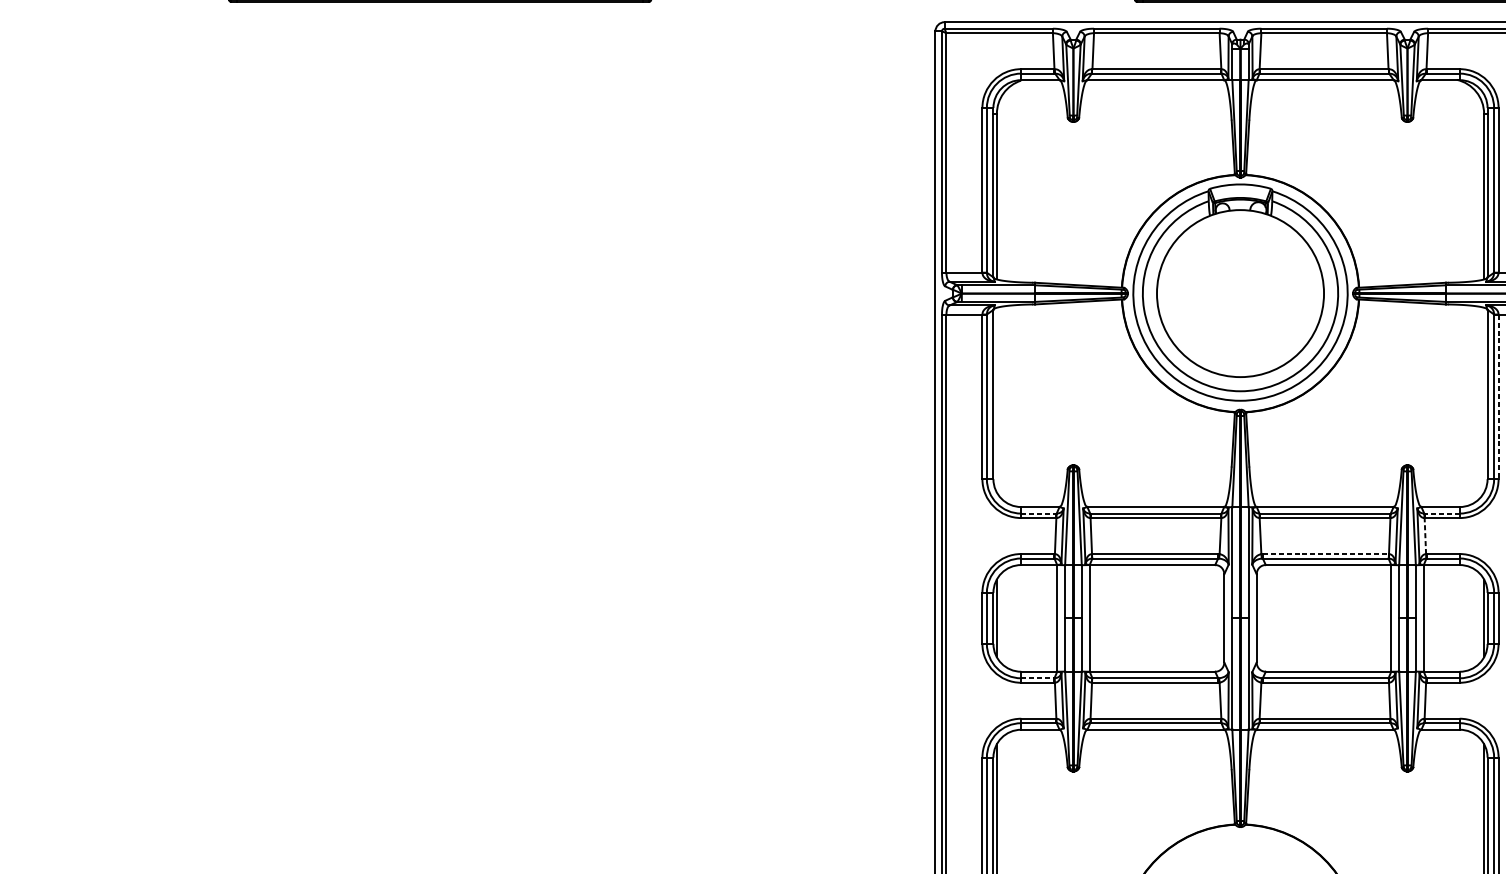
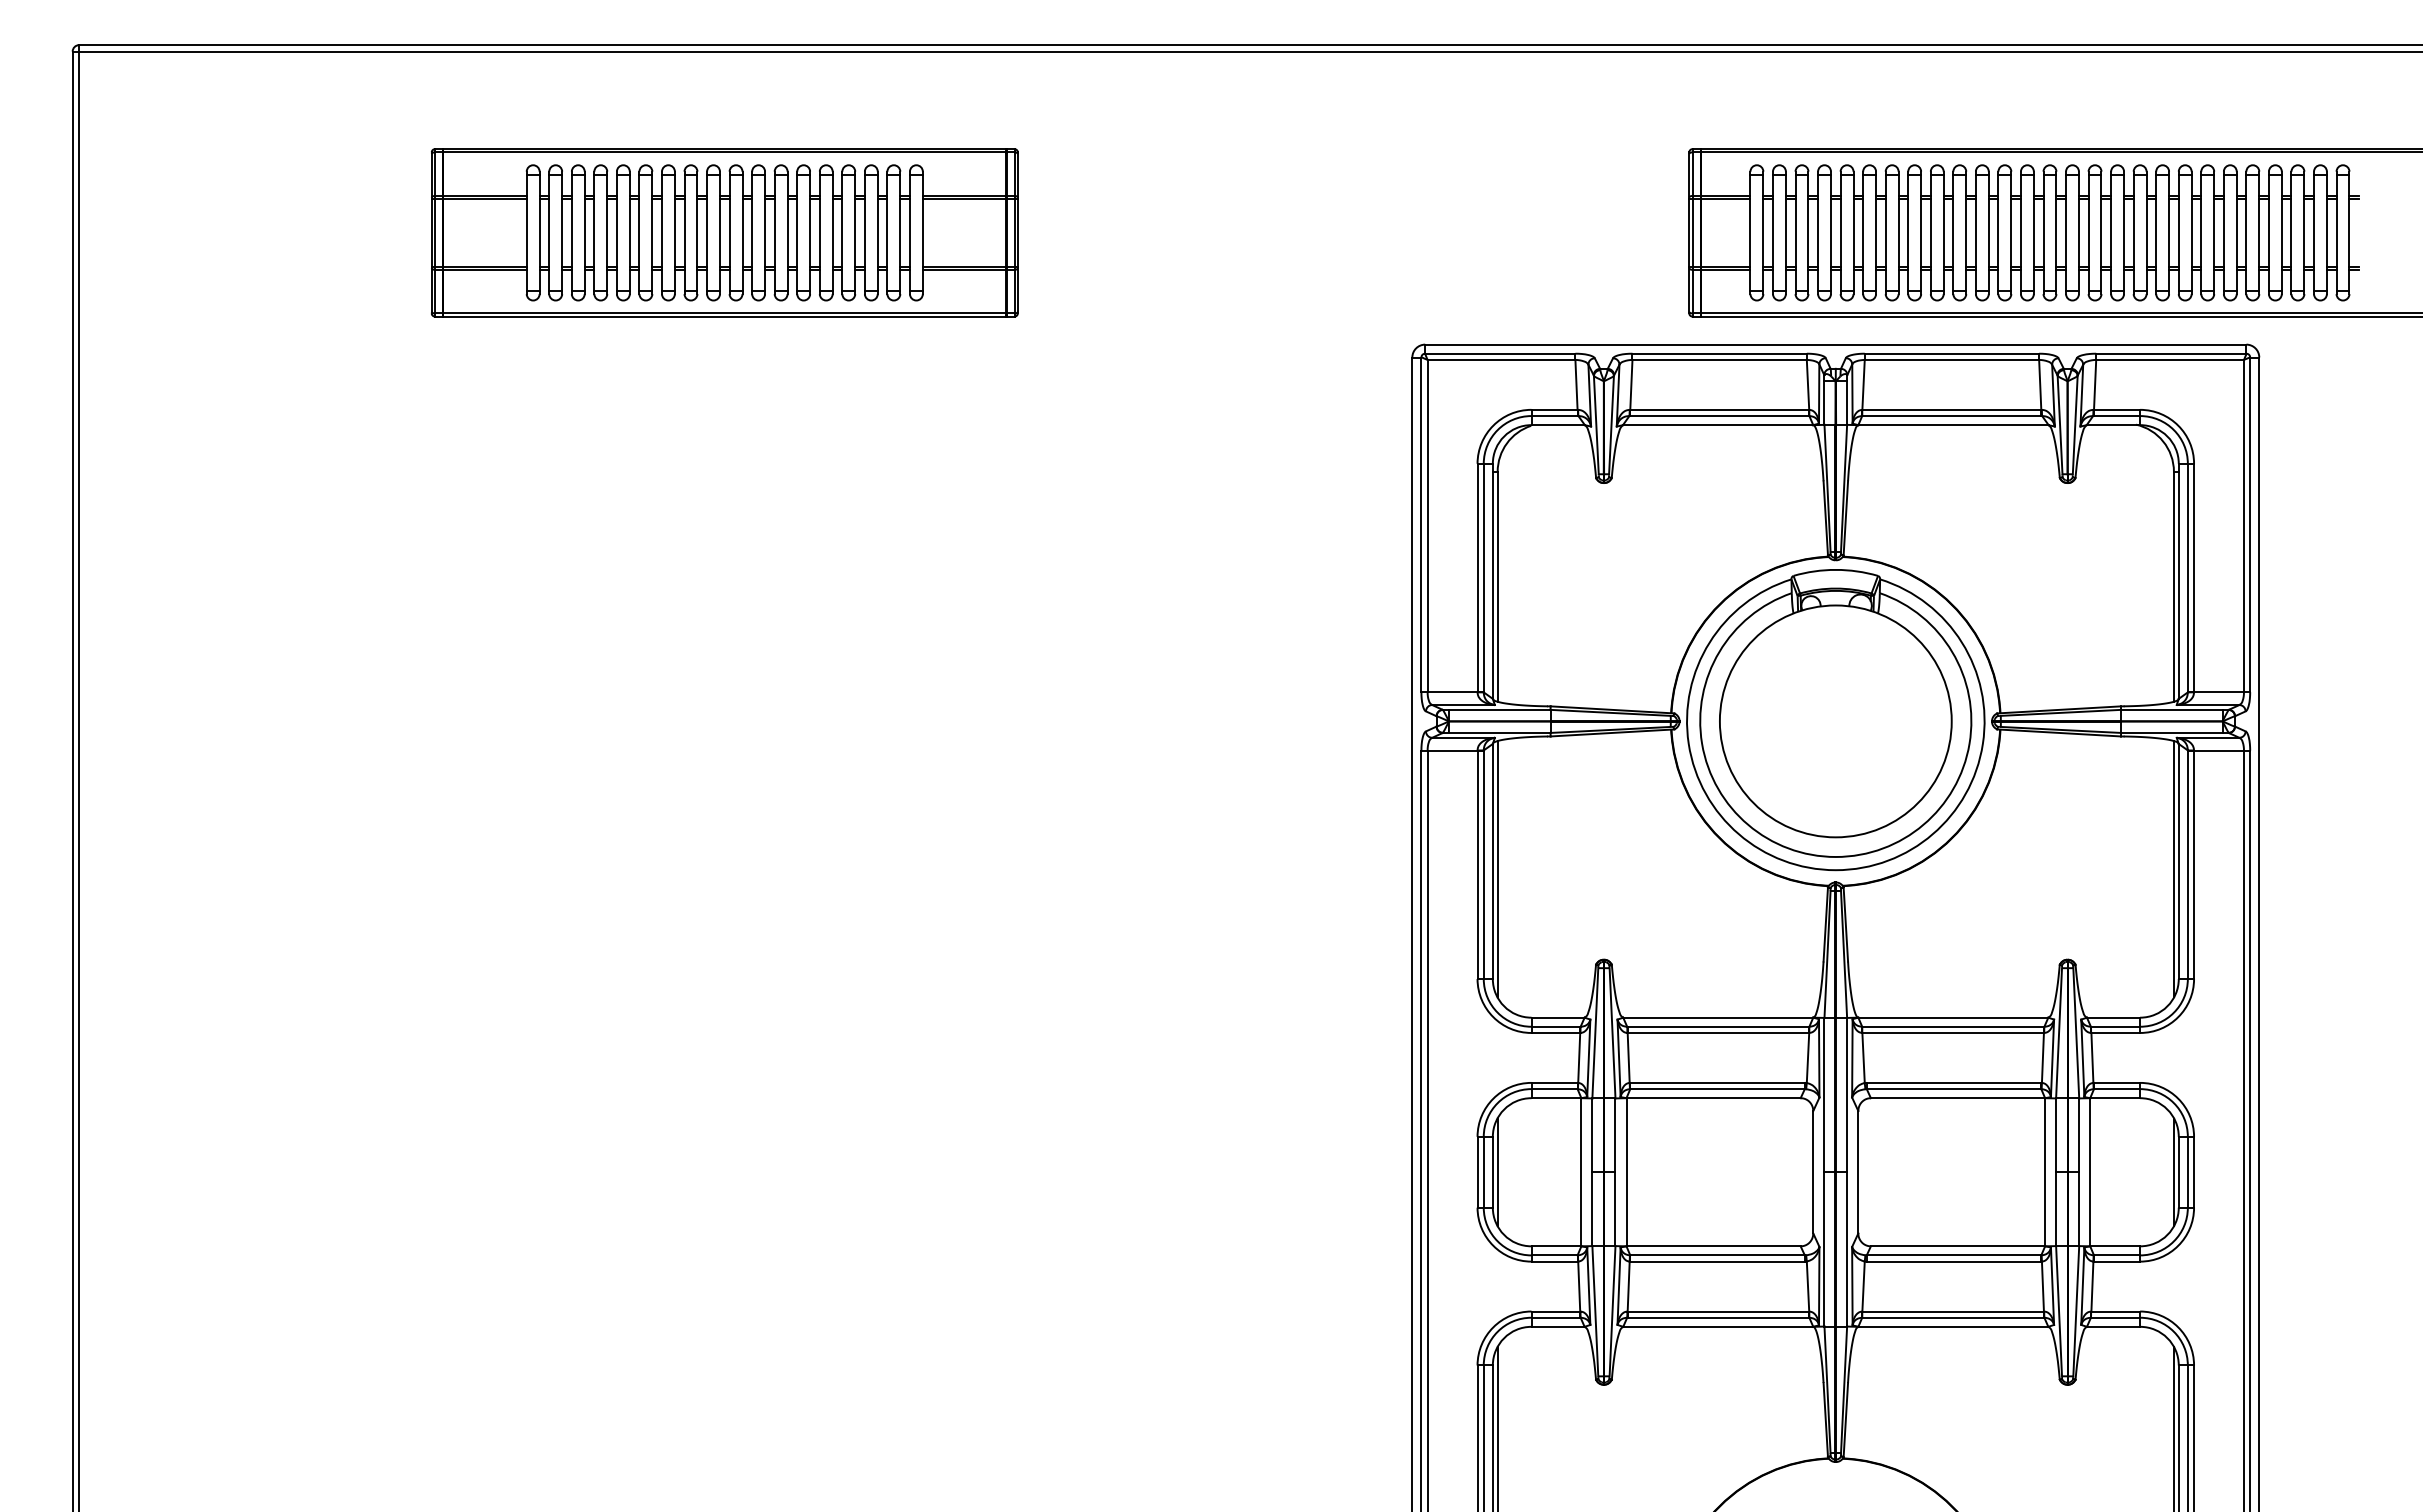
line: (1498, 397) -> (2194, 865), dashed -> solid
line: (996, 400) -> (1497, 869), added
line: (1483, 400) -> (2173, 869), added
line: (1039, 513) -> (1556, 1026), dashed -> solid
line: (1441, 513) -> (2115, 1026), dashed -> solid
line: (1425, 535) -> (2092, 1057), dashed -> solid
line: (1326, 553) -> (1954, 1082), dashed -> solid
line: (1038, 678) -> (1555, 1255), dashed -> solid

